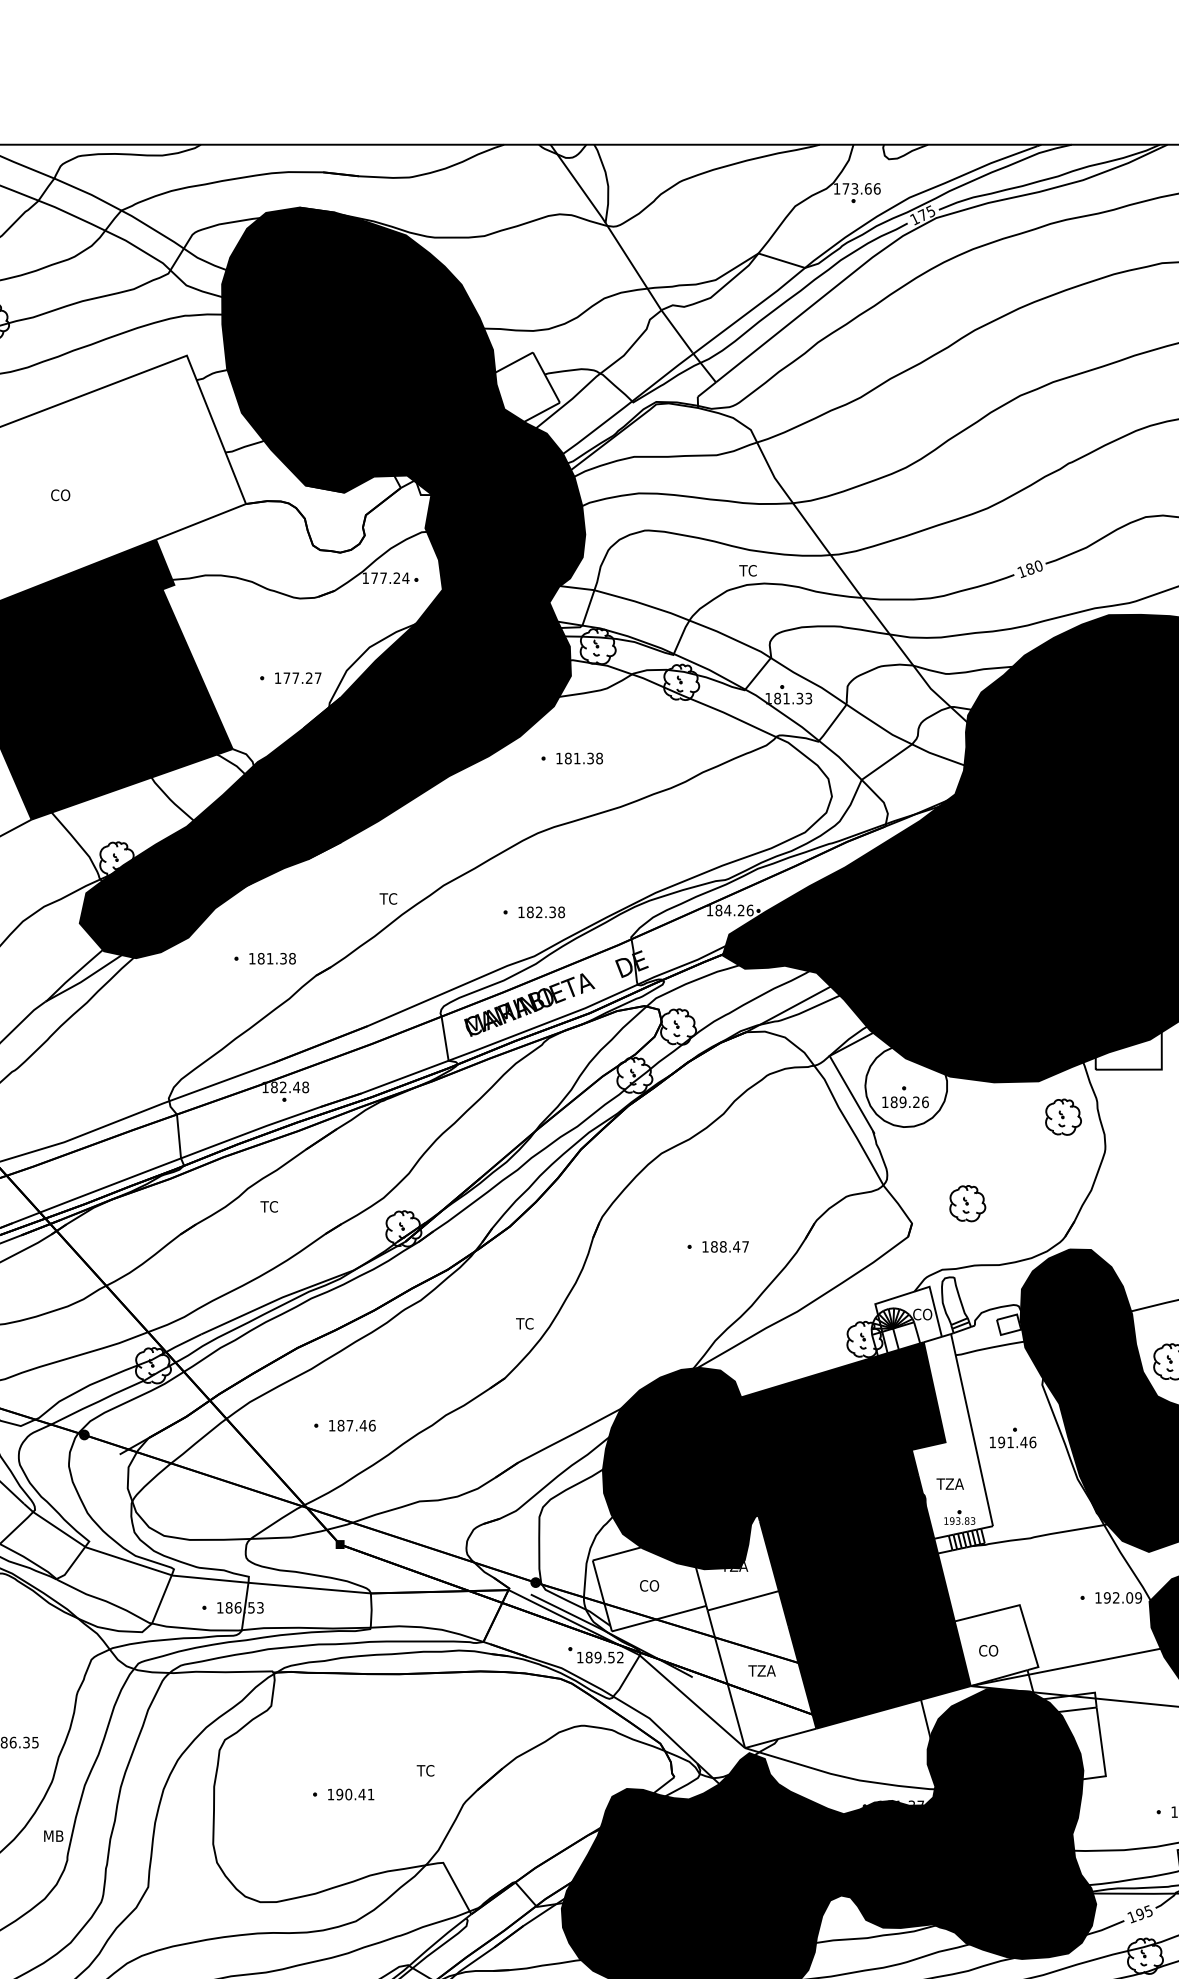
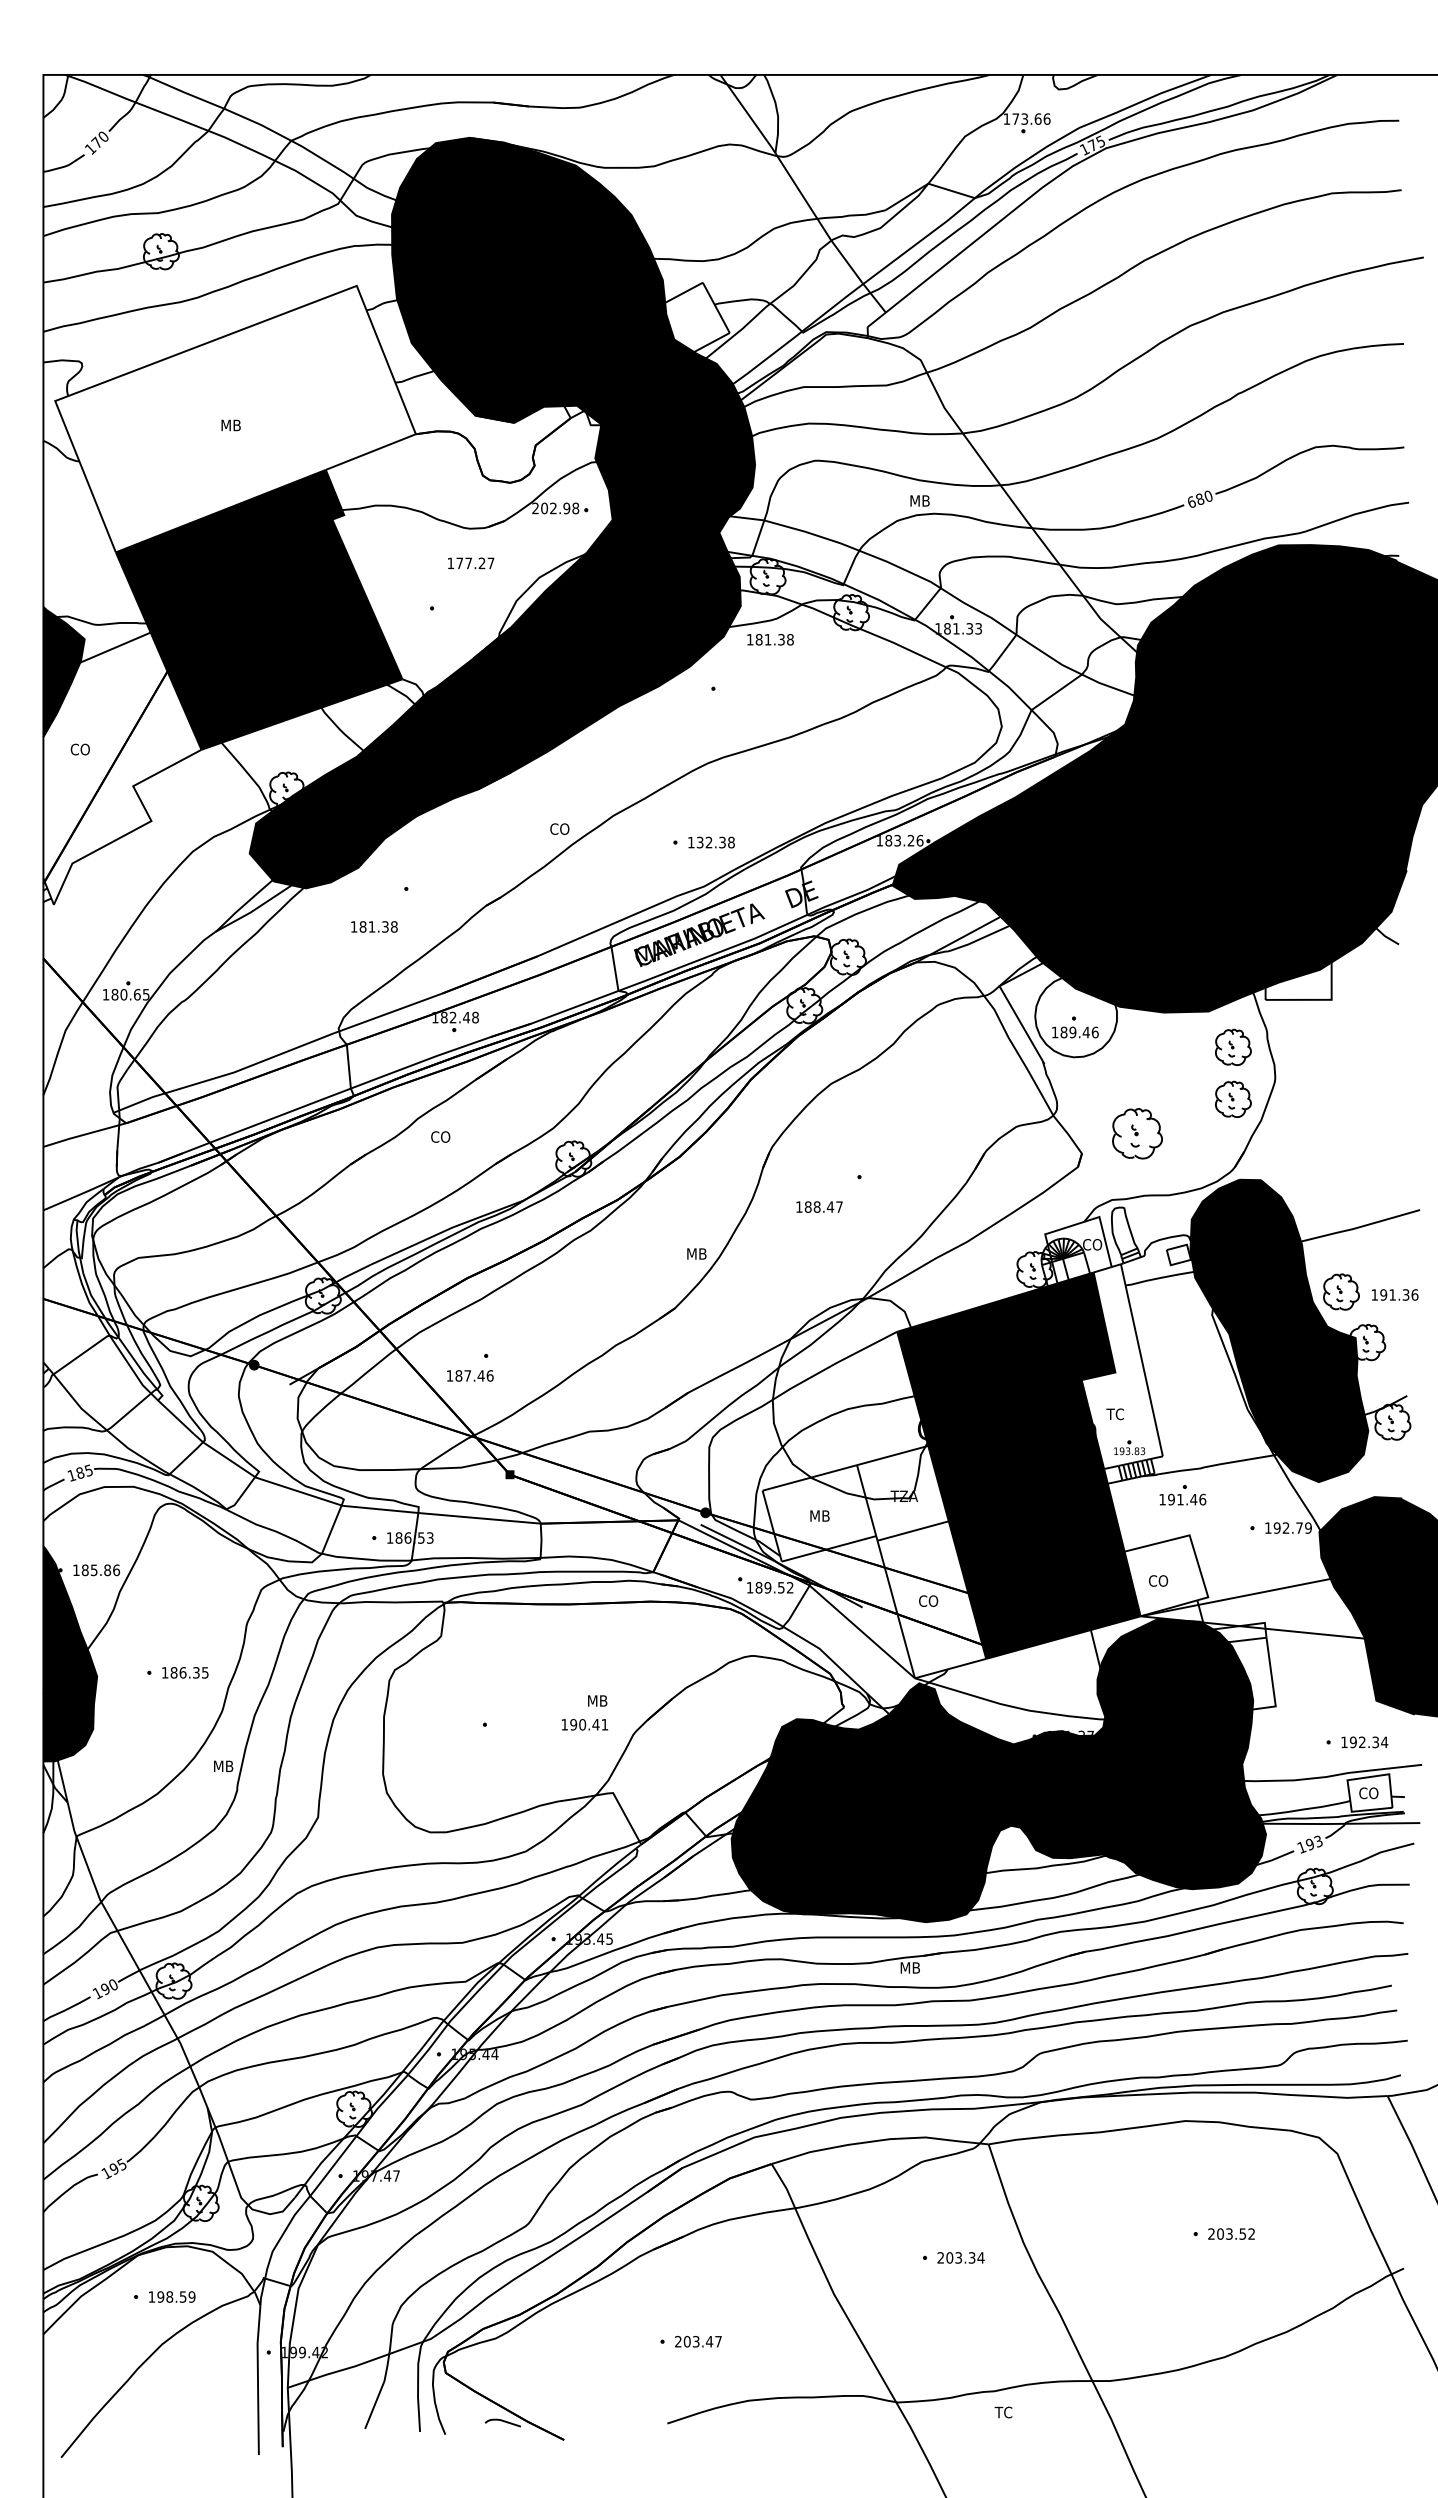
text: (60, 495) -> (230, 425), CO -> MB
text: (749, 570) -> (919, 500), TC -> MB
text: (1021, 572) -> (1191, 502), 180 -> 680
text: (385, 578) -> (555, 508), 177.24 -> 202.98
text: (298, 678) -> (471, 563), moved
text: (579, 758) -> (770, 639), moved
text: (389, 898) -> (559, 828), TC -> CO
text: (727, 910) -> (897, 840), 184.26 -> 183.26
text: (529, 912) -> (699, 842), 182.38 -> 132.38
text: (272, 958) -> (374, 926), moved
text: (915, 1102) -> (1085, 1032), 189.26 -> 189.46
part: (1063, 1168) -> (1233, 1098), added
part: (967, 1203) -> (1137, 1133), size x1.4
text: (270, 1206) -> (440, 1136), TC -> CO
text: (725, 1246) -> (819, 1206), moved
text: (525, 1323) -> (695, 1253), TC -> MB
text: (352, 1425) -> (470, 1375), moved
part: (1012, 1438) -> (1182, 1495), moved
fill: (690, 1468) -> (860, 1398), removed
text: (954, 1484) -> (1124, 1414), TZA -> TC
text: (649, 1585) -> (819, 1515), CO -> MB
text: (1129, 1597) -> (1299, 1527), 192.09 -> 192.79
text: (761, 1670) -> (931, 1600), TZA -> CO
text: (426, 1770) -> (596, 1700), TC -> MB
text: (351, 1794) -> (585, 1724), moved
text: (1148, 1910) -> (1318, 1840), 195 -> 193

